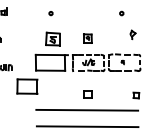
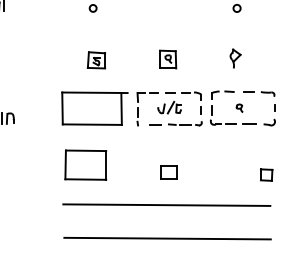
part: (132, 34) -> (234, 57), moved
part: (52, 38) -> (96, 59), size x0.62
part: (27, 86) -> (85, 164), moved

